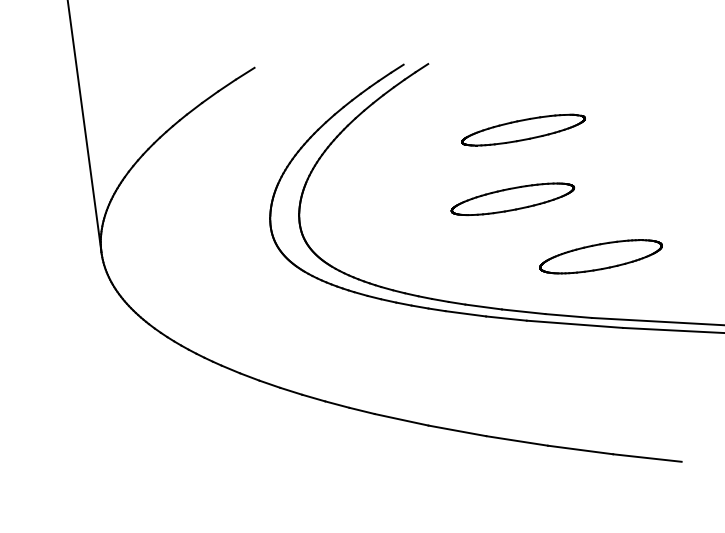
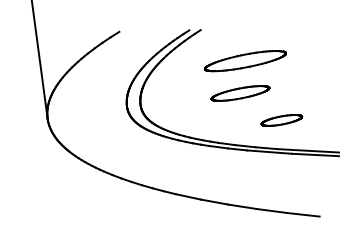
part: (523, 128) -> (245, 60), size x1.4
part: (600, 256) -> (281, 120), size x0.7

